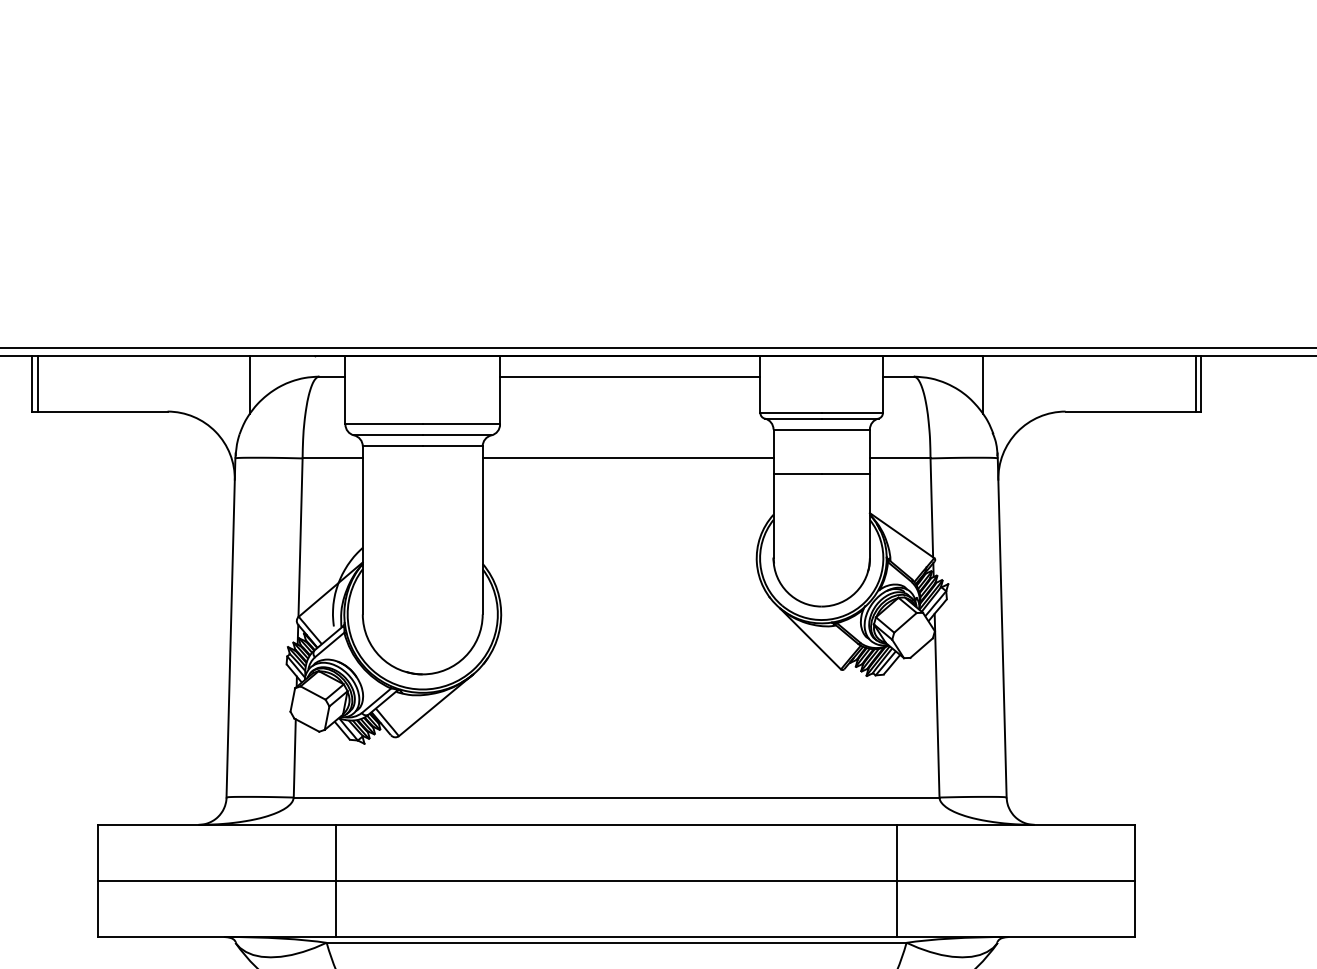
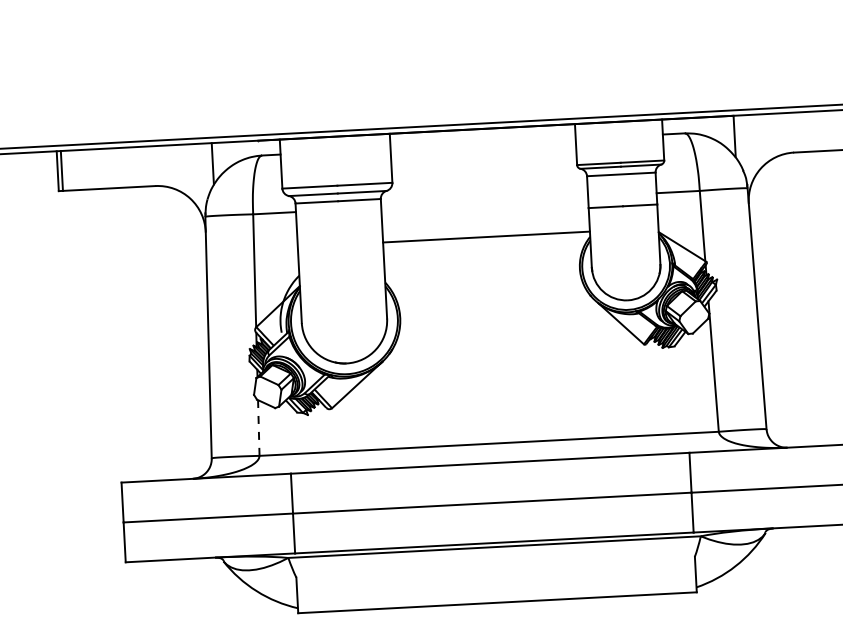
line: (630, 376) -> (483, 143), removed
line: (627, 458) -> (486, 237), moved
line: (294, 757) -> (258, 427), solid -> dashed

